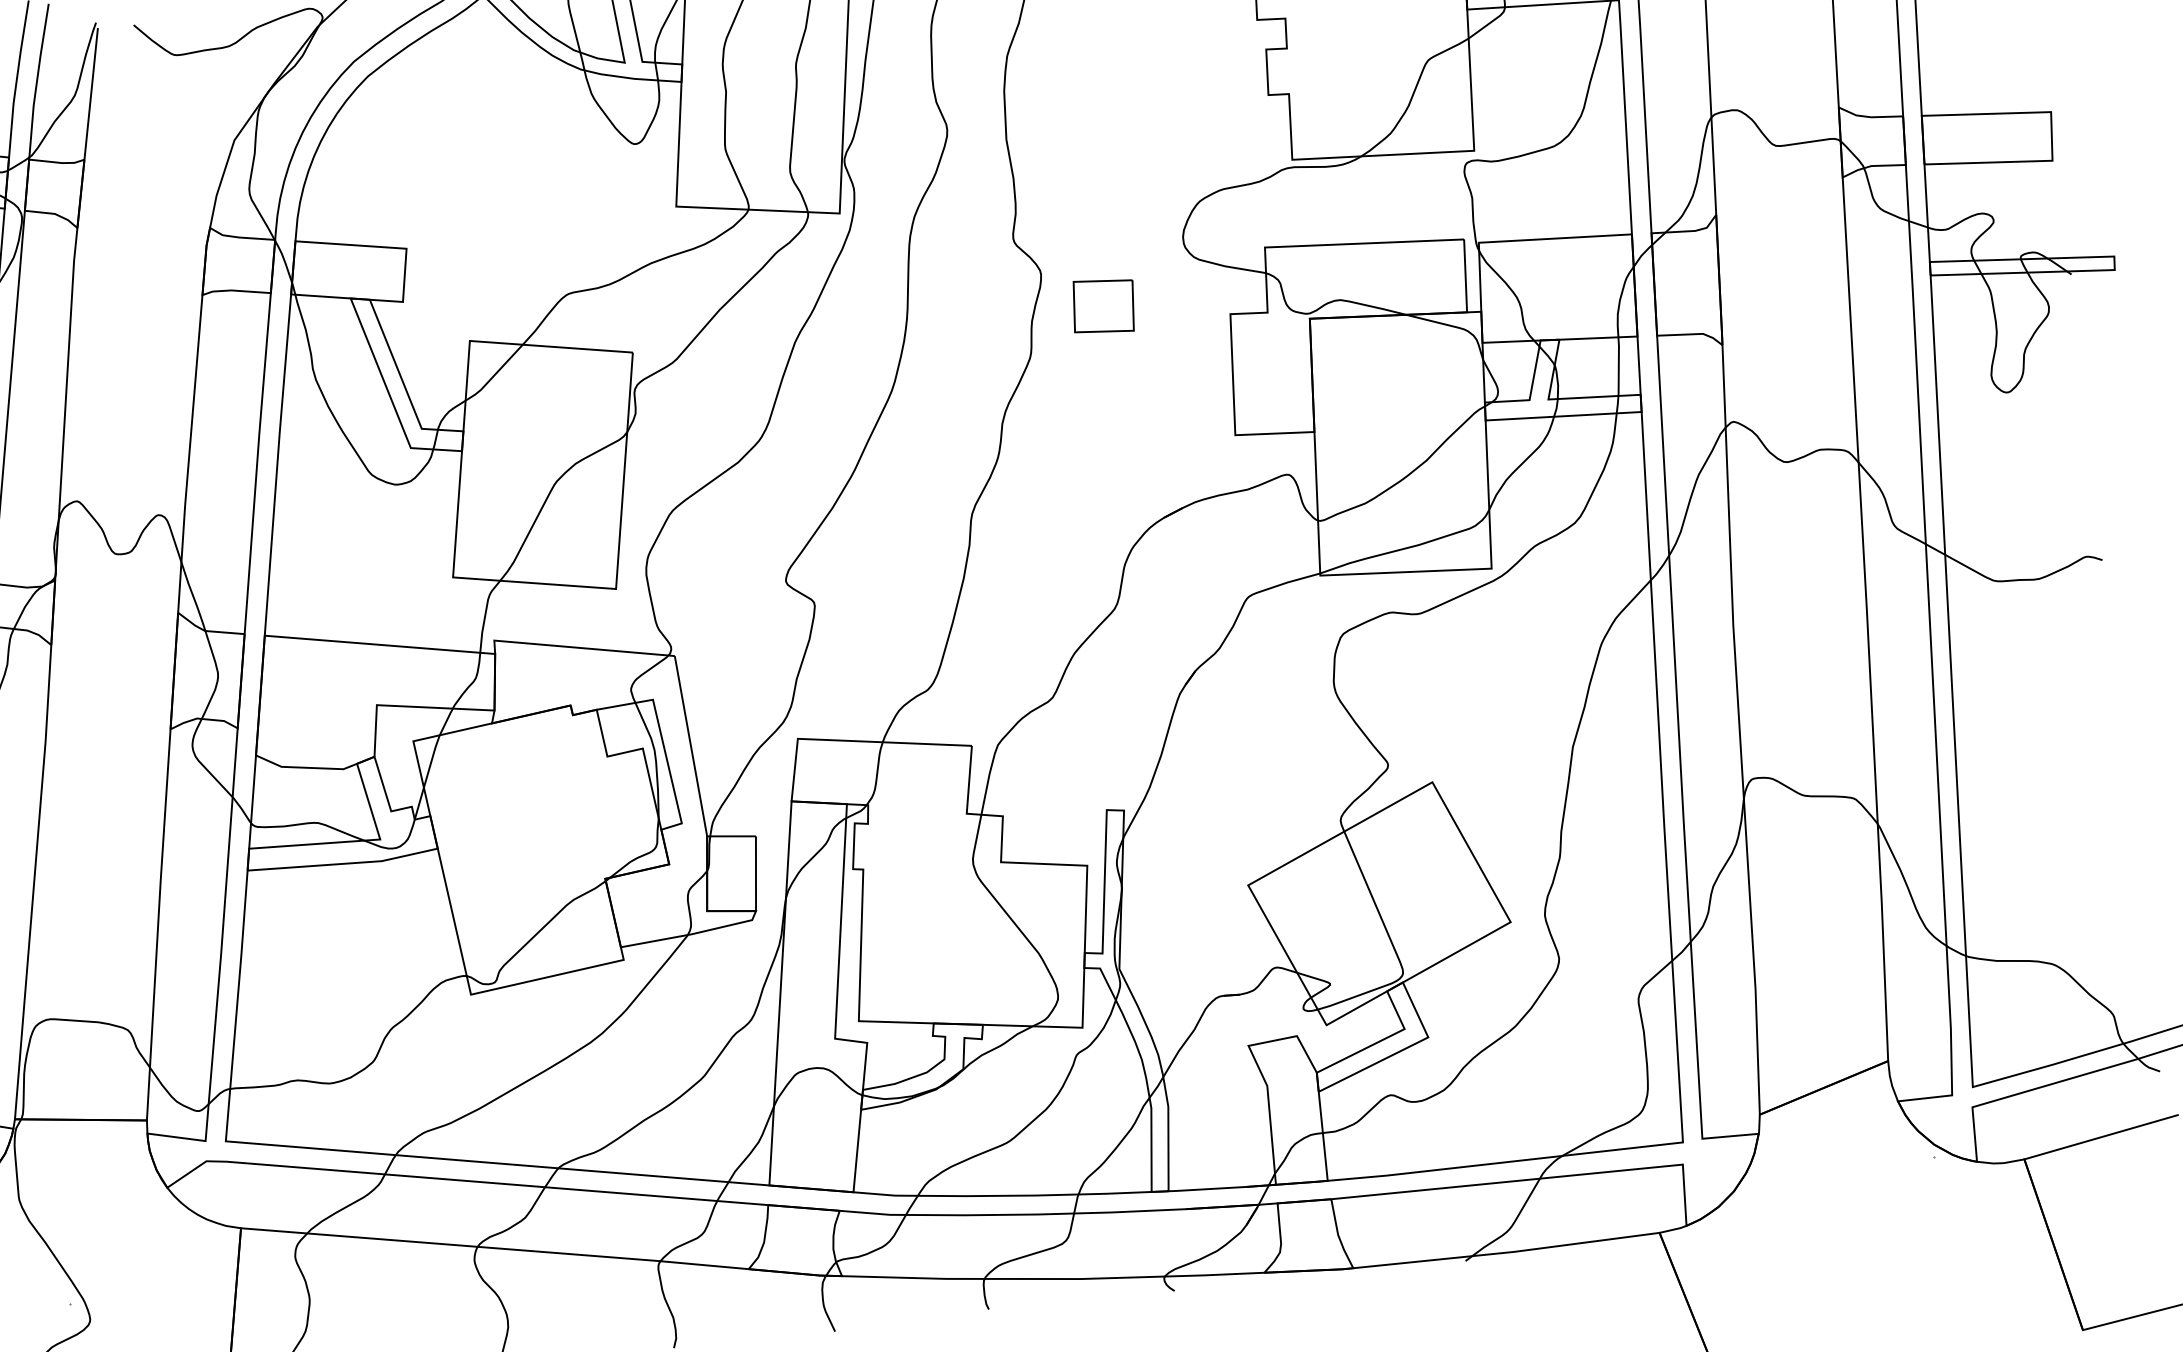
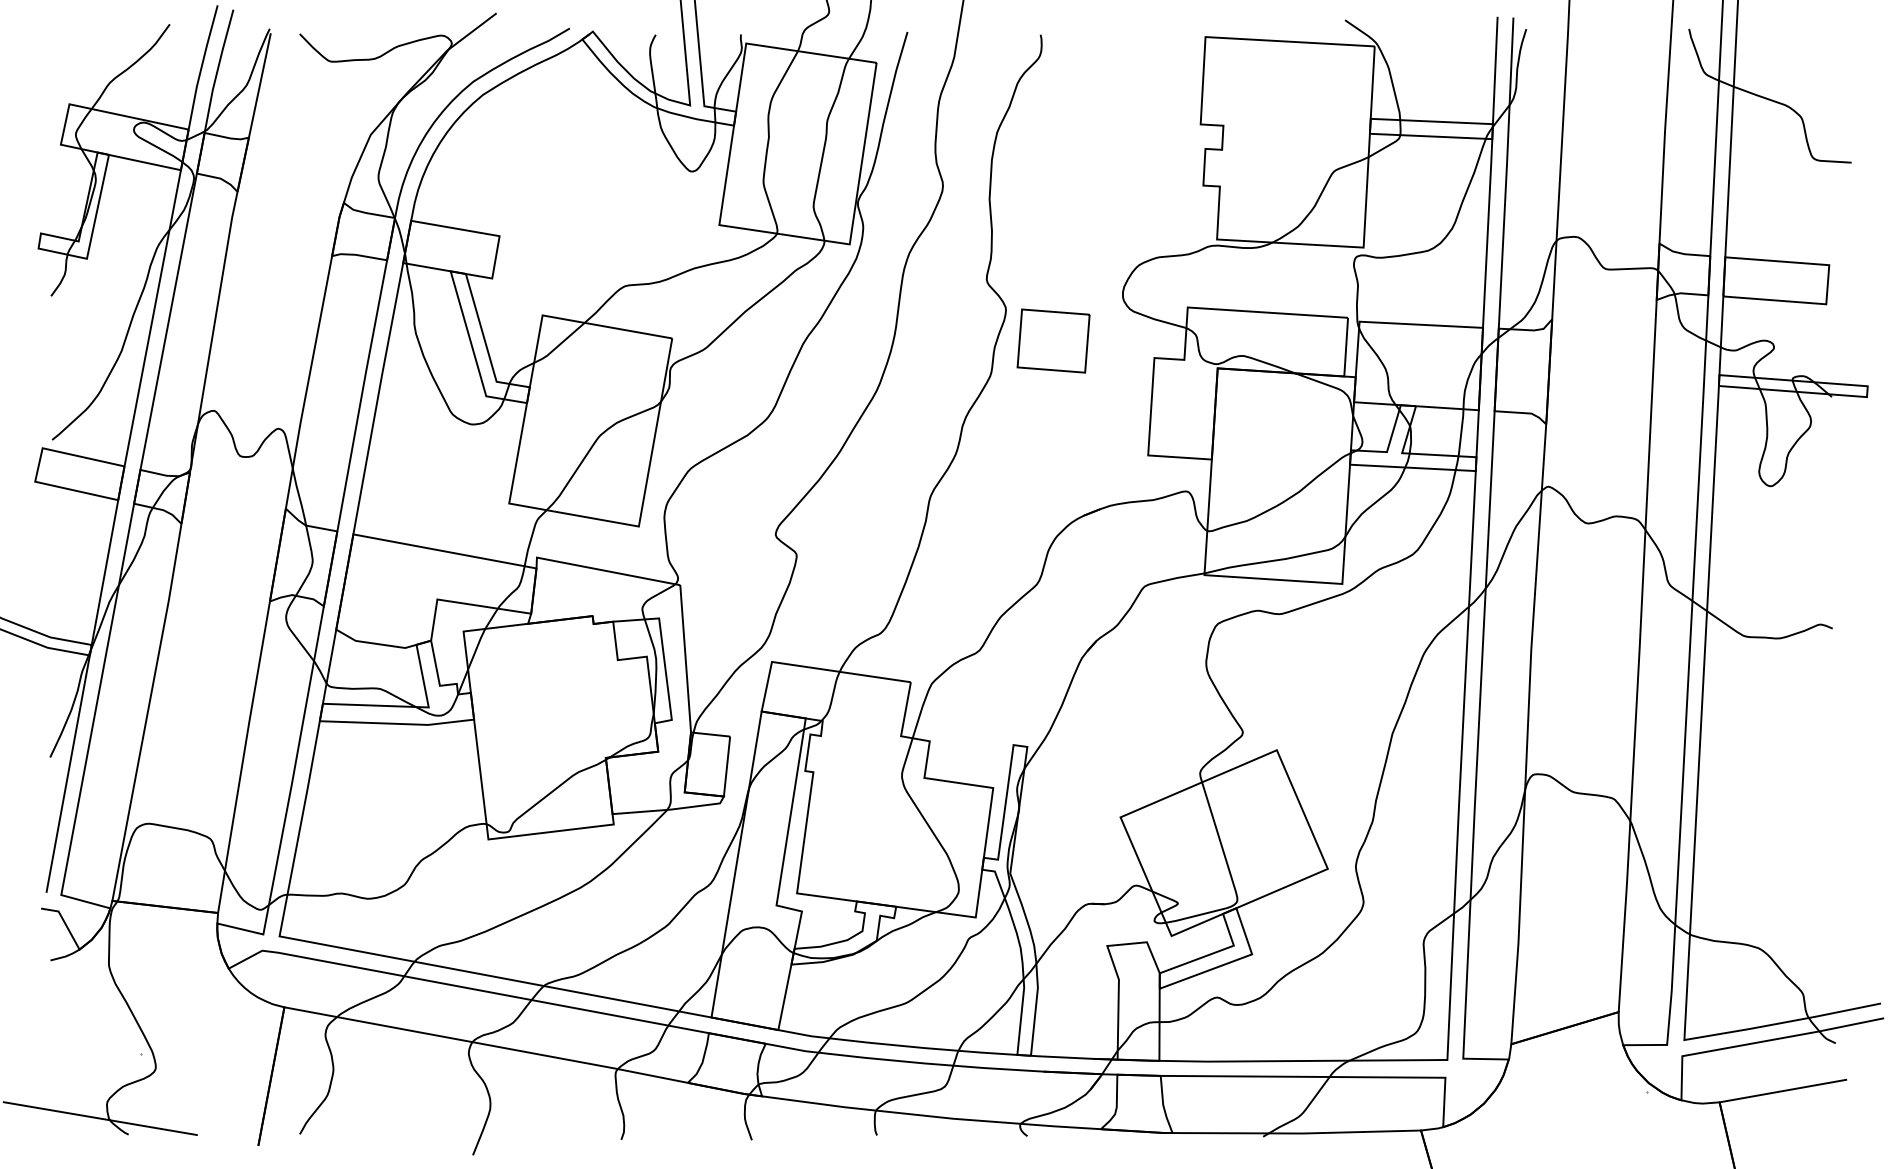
part: (1103, 305) -> (1053, 340), size x1.43

